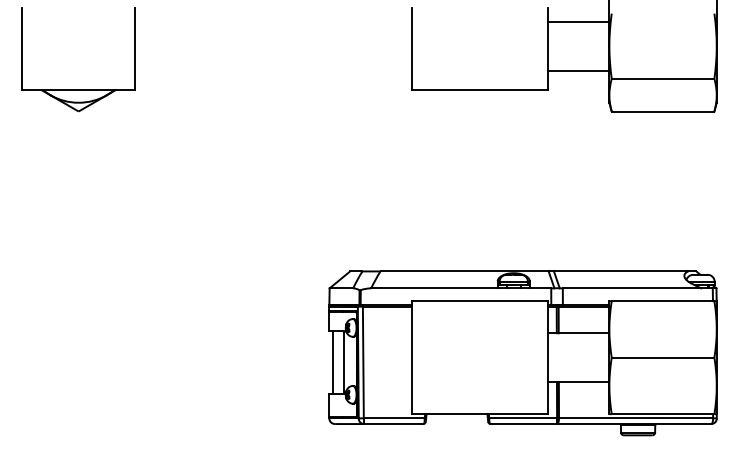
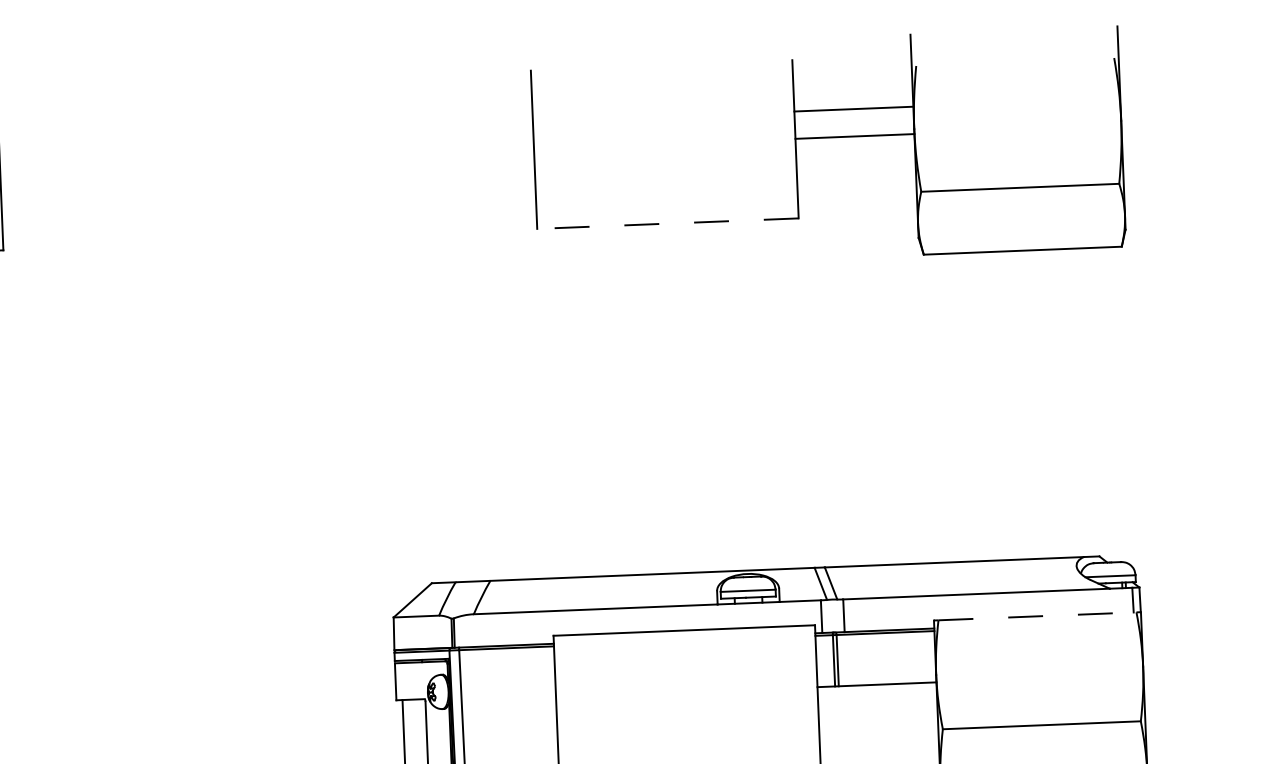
line: (578, 21) -> (854, 135), moved
line: (578, 70) -> (853, 108), moved
line: (479, 90) -> (667, 224), solid -> dashed
line: (663, 301) -> (1038, 616), solid -> dashed

